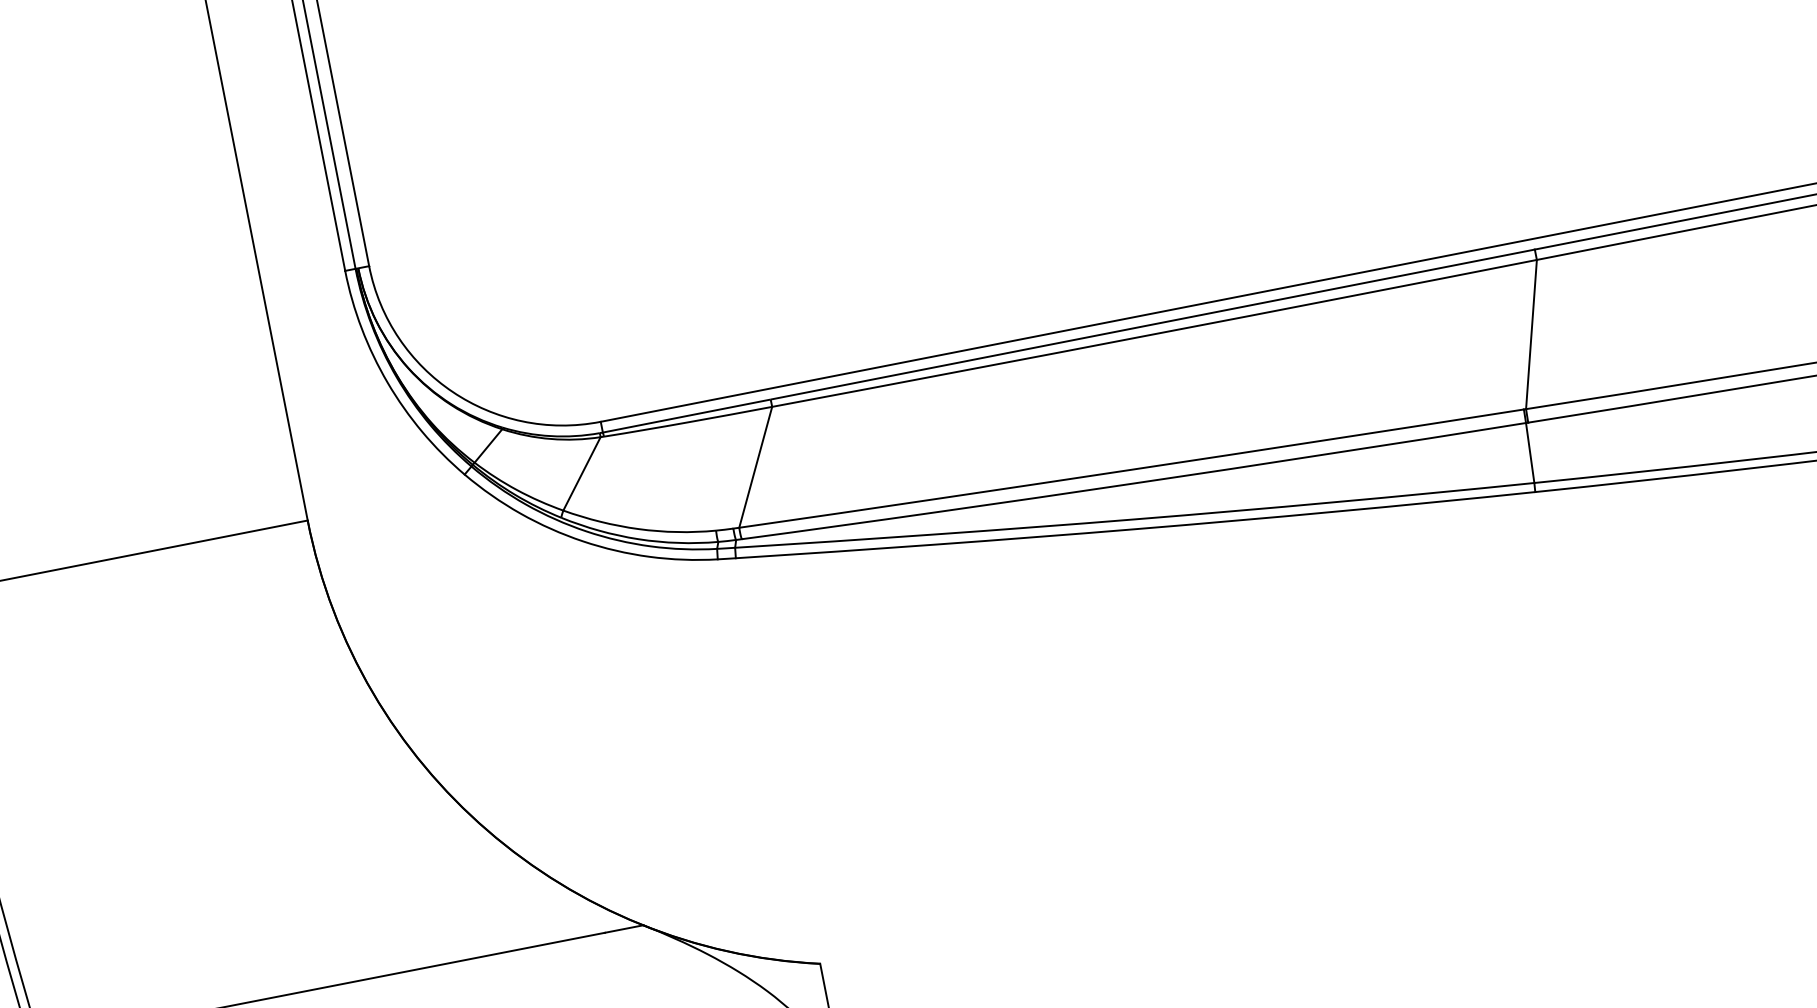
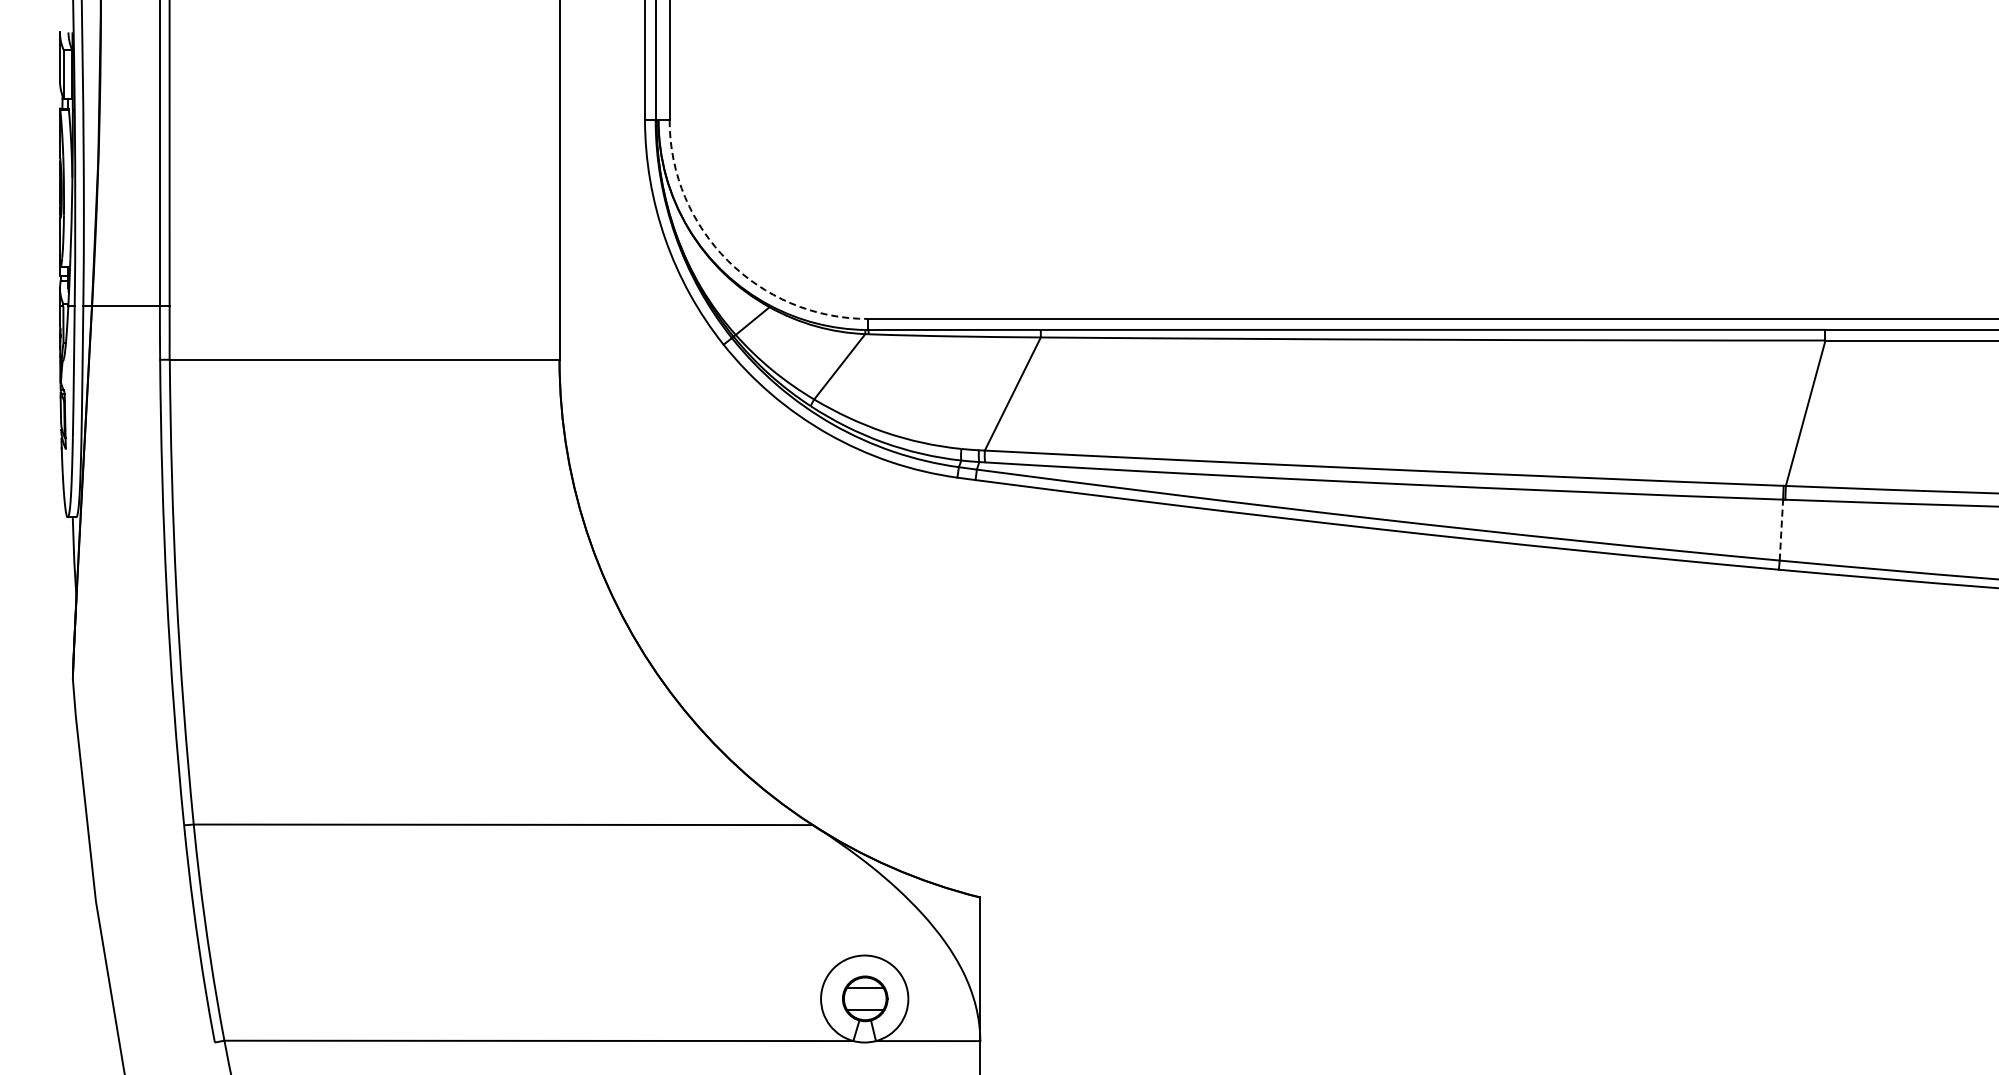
arc: (452, 391) -> (727, 260), solid -> dashed
line: (1530, 453) -> (1781, 530), solid -> dashed

